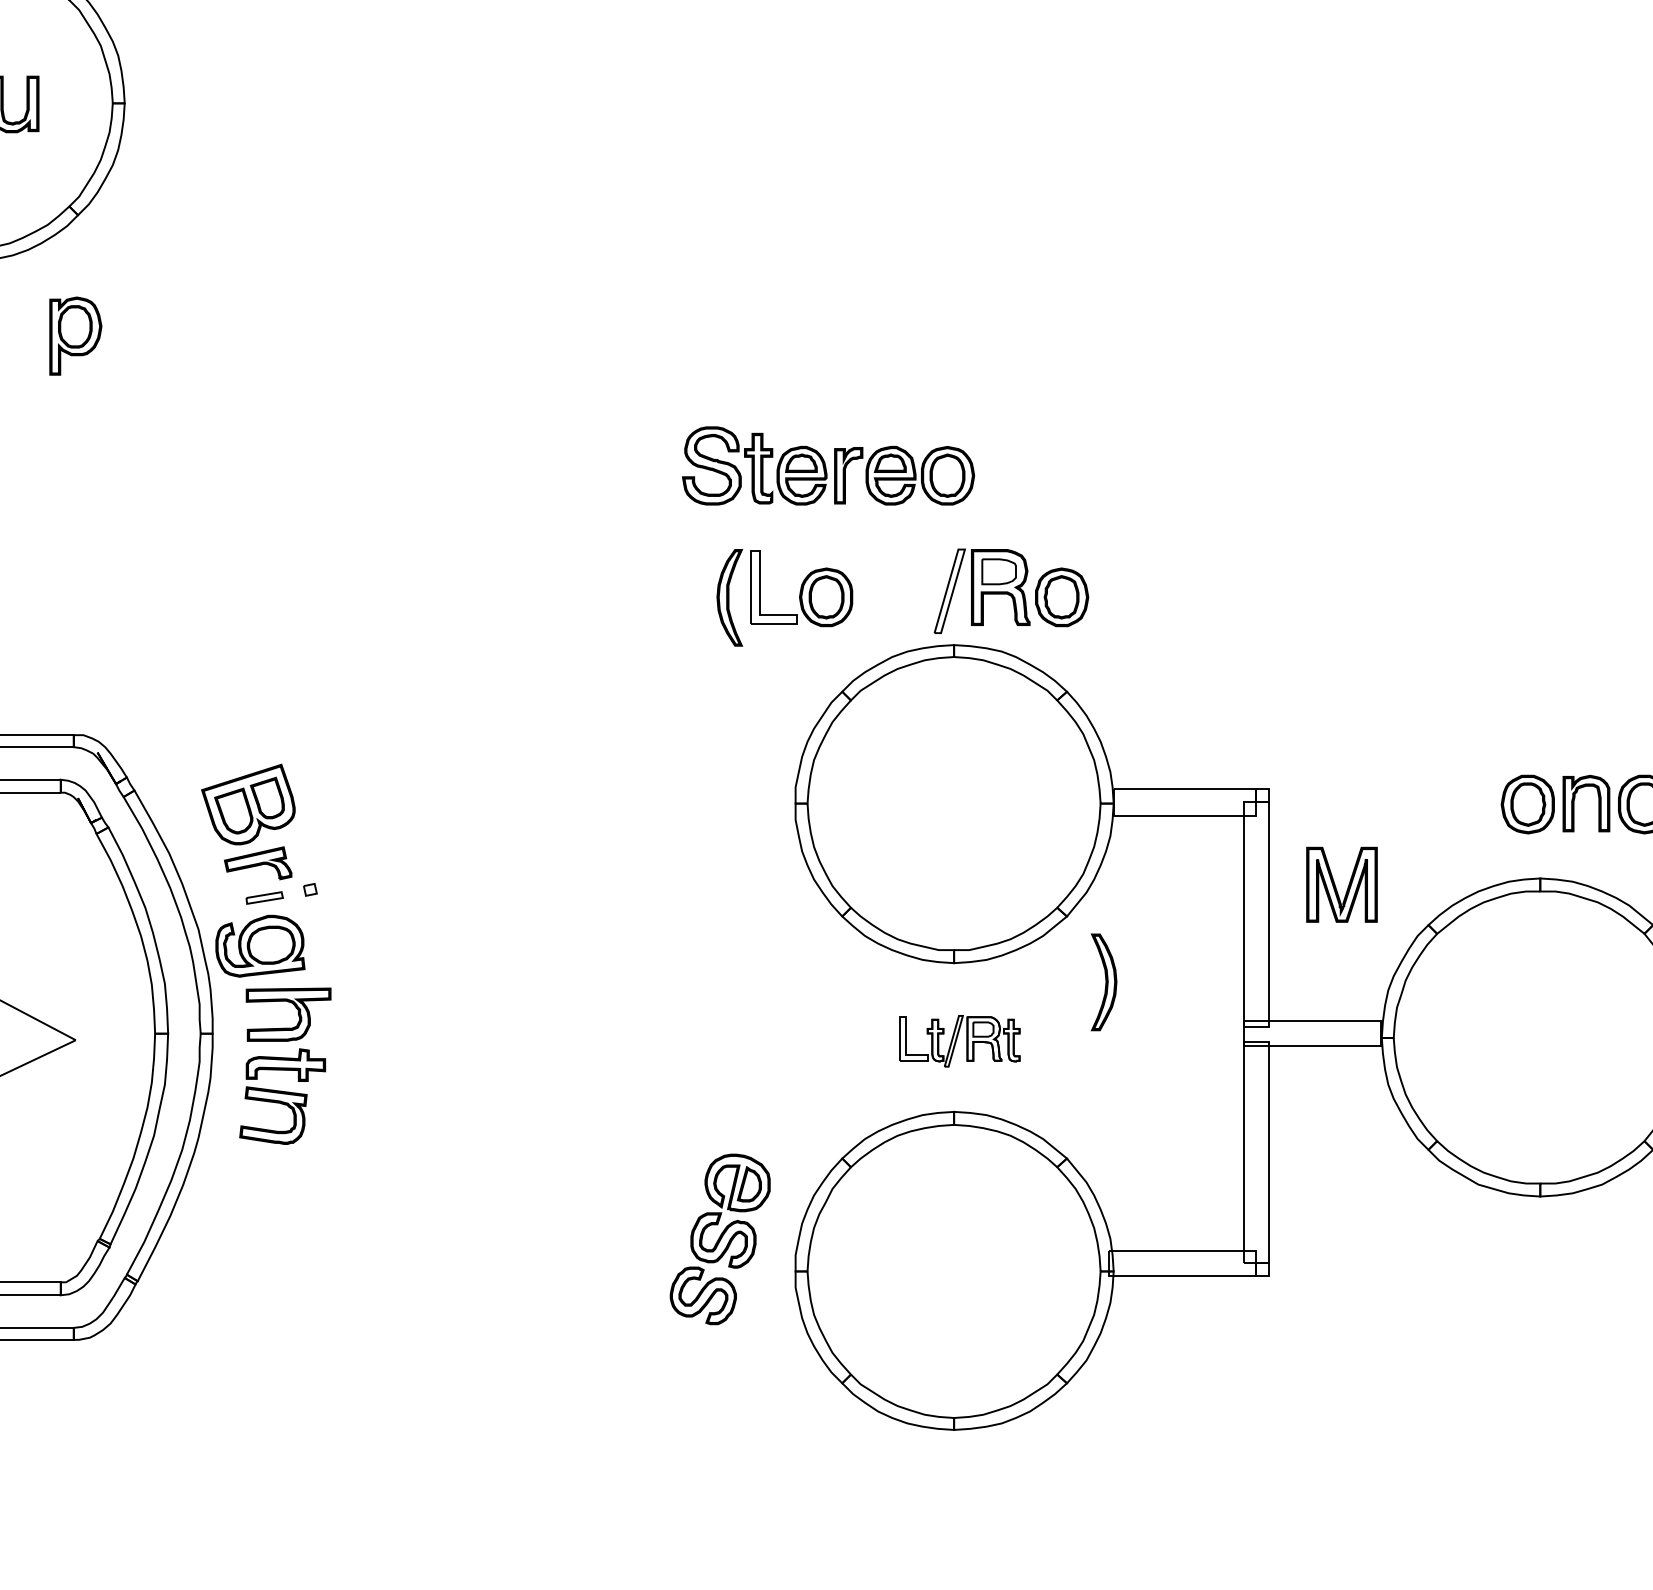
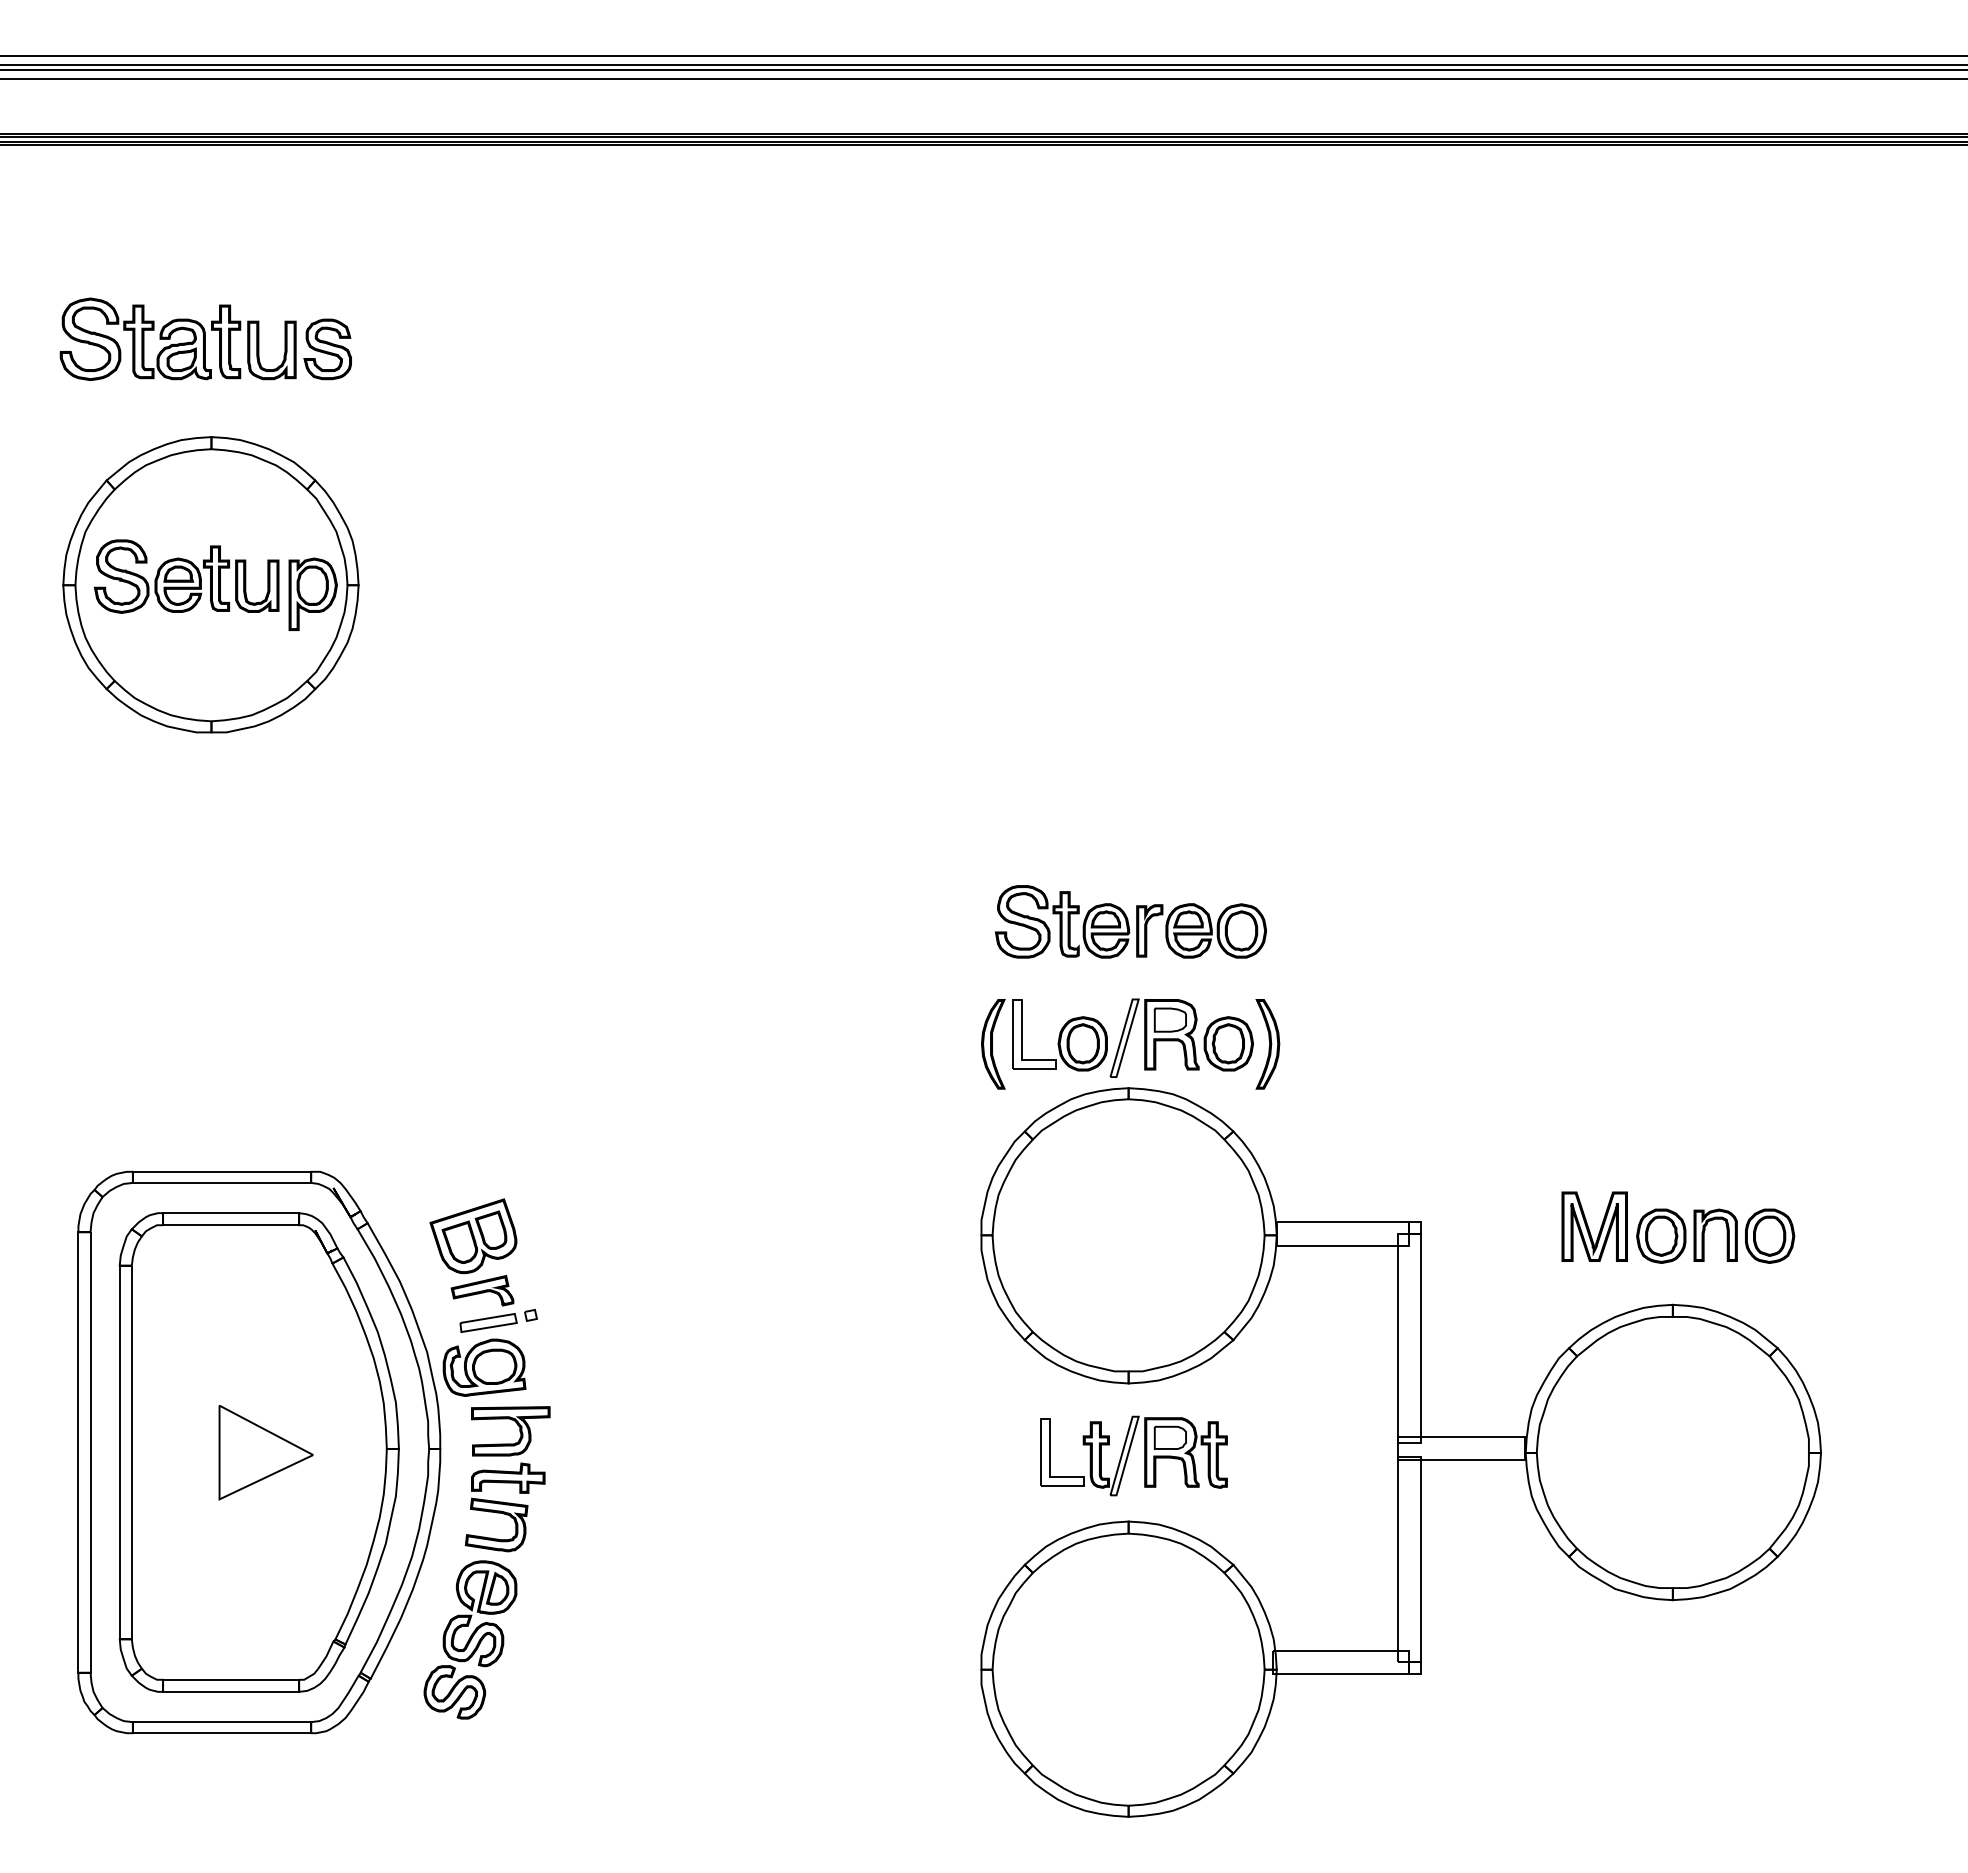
part: (75, 335) -> (312, 593), moved
part: (829, 465) -> (1131, 921), moved
part: (798, 598) -> (1057, 1044), moved
part: (1341, 884) -> (1594, 1226), moved
part: (264, 897) -> (488, 1322), size x1.67
part: (1103, 982) -> (1267, 1044), moved
part: (959, 1040) -> (1133, 1455), size x1.67
part: (720, 1238) -> (470, 1639), moved

